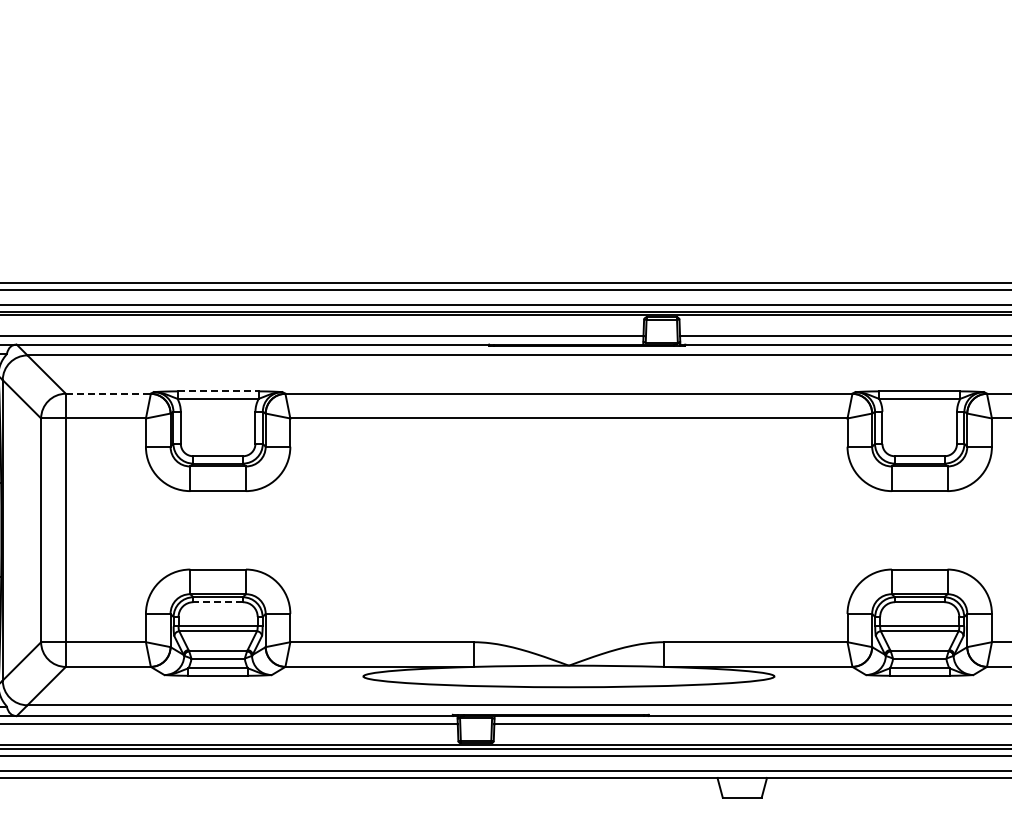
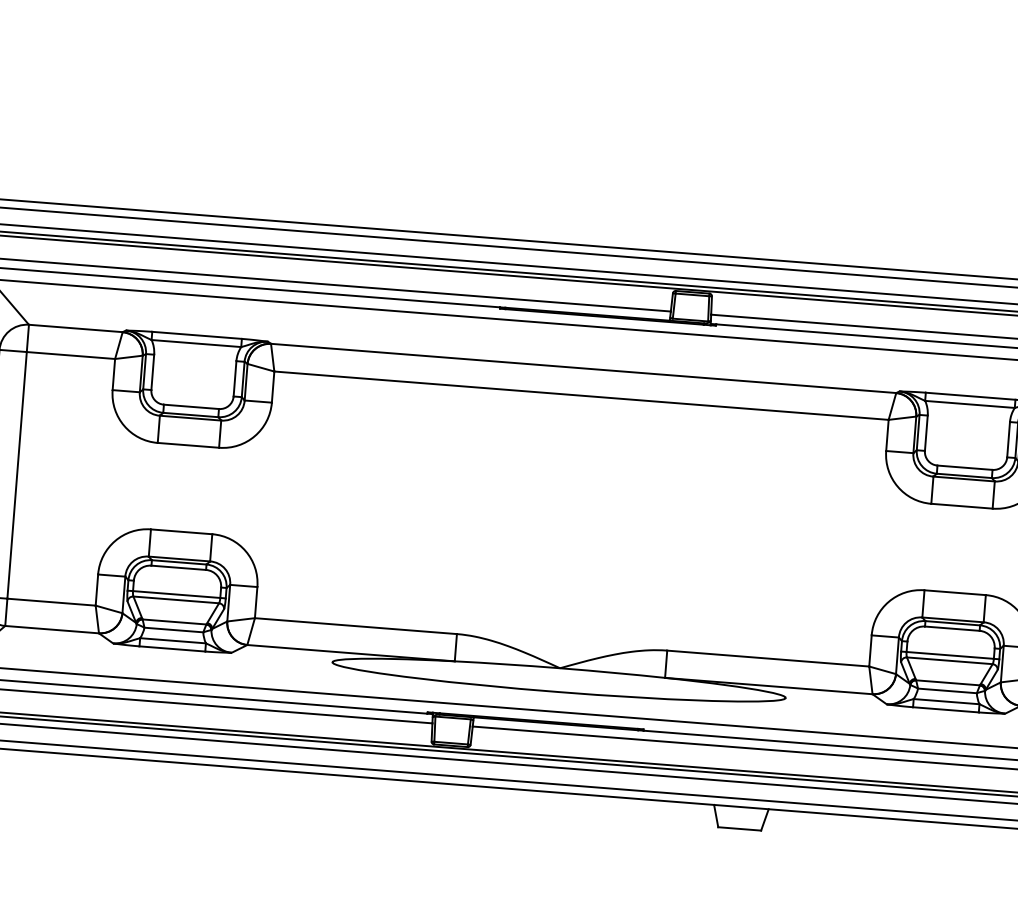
line: (218, 391) -> (197, 335), dashed -> solid
line: (108, 393) -> (76, 328), dashed -> solid
line: (218, 602) -> (179, 568), dashed -> solid

